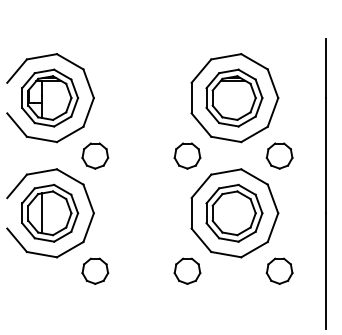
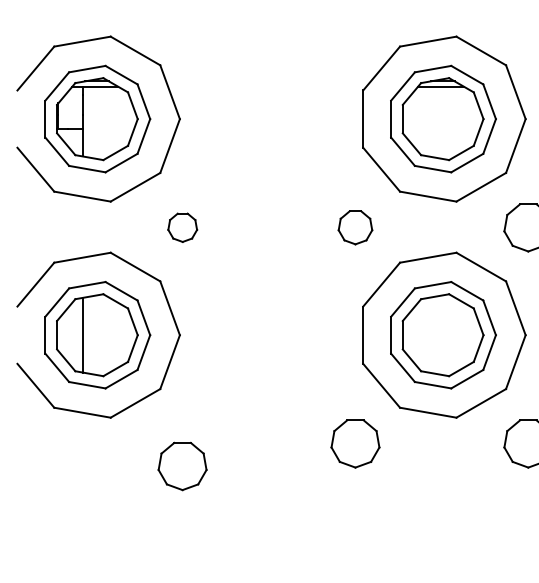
part: (95, 155) -> (182, 226), size x0.6
part: (187, 155) -> (355, 226), size x0.7
part: (95, 270) -> (182, 464), moved

